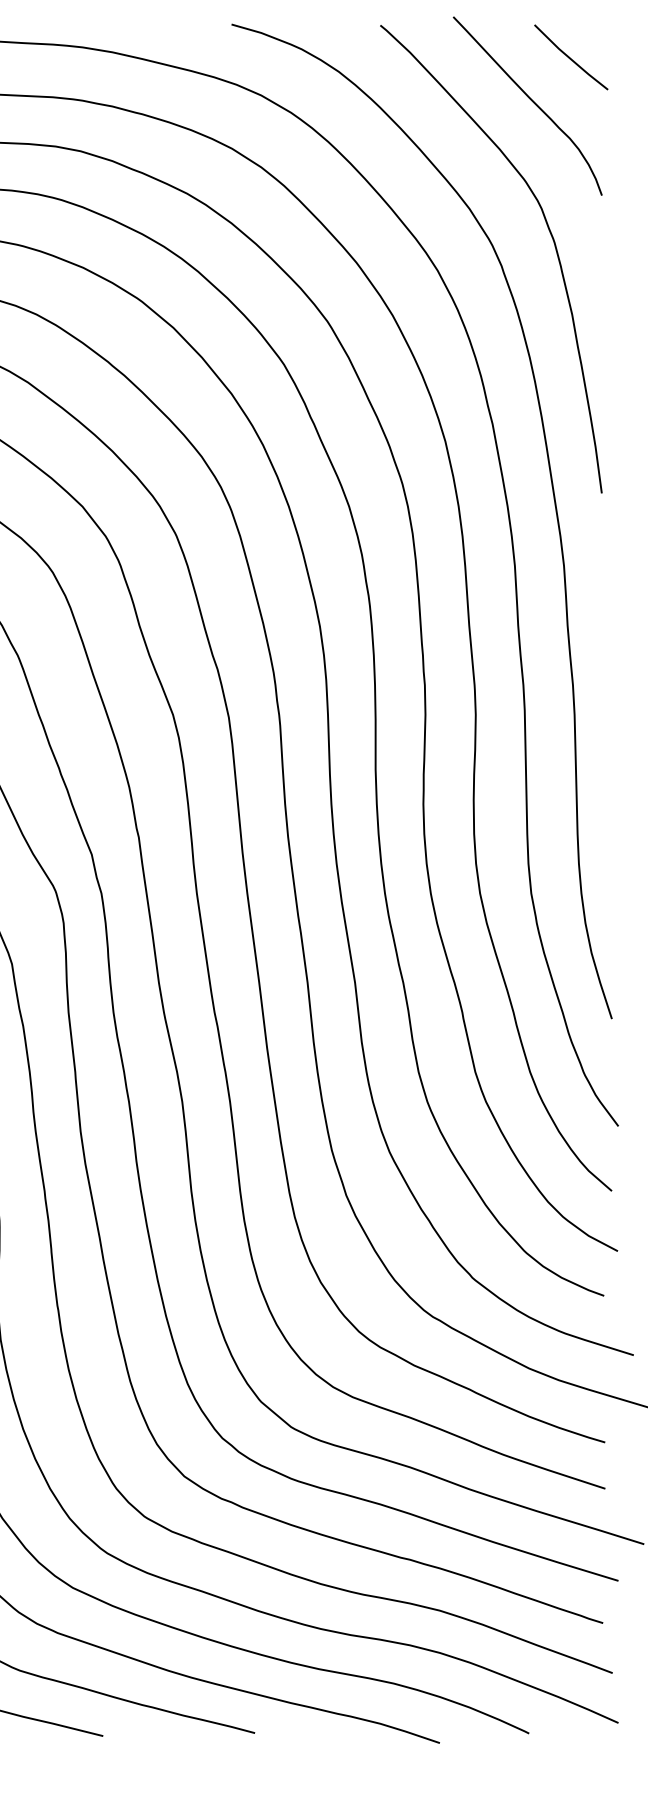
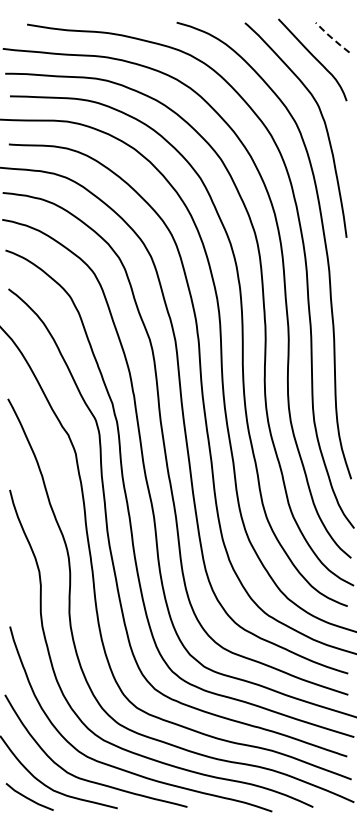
line: (570, 59) -> (332, 38), solid -> dashed

